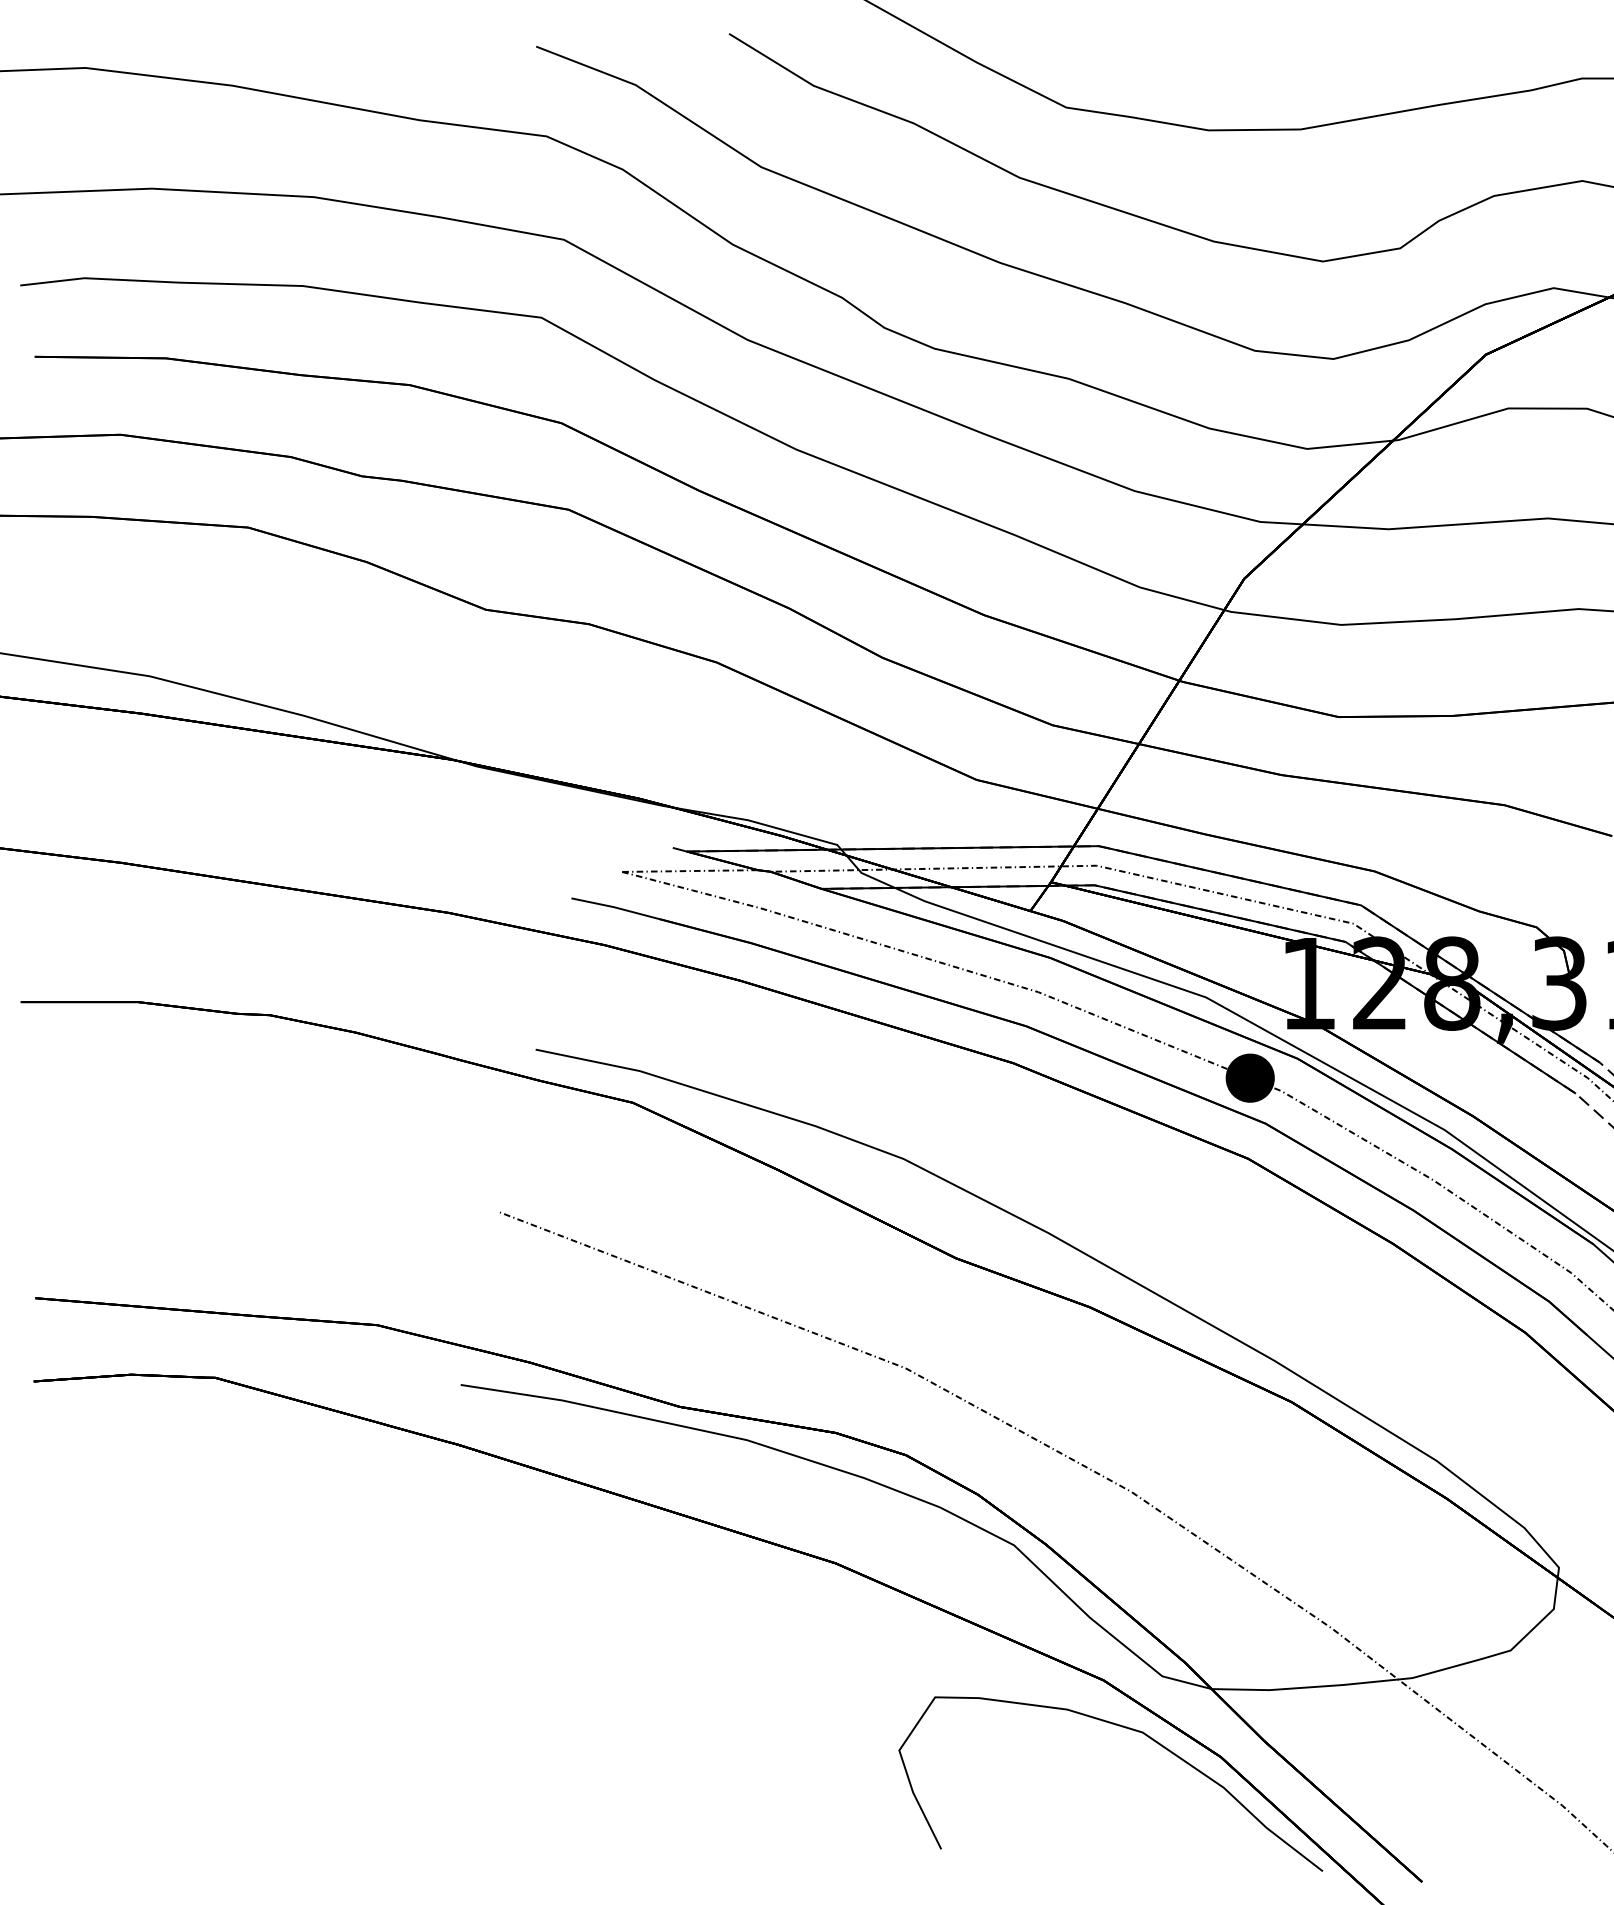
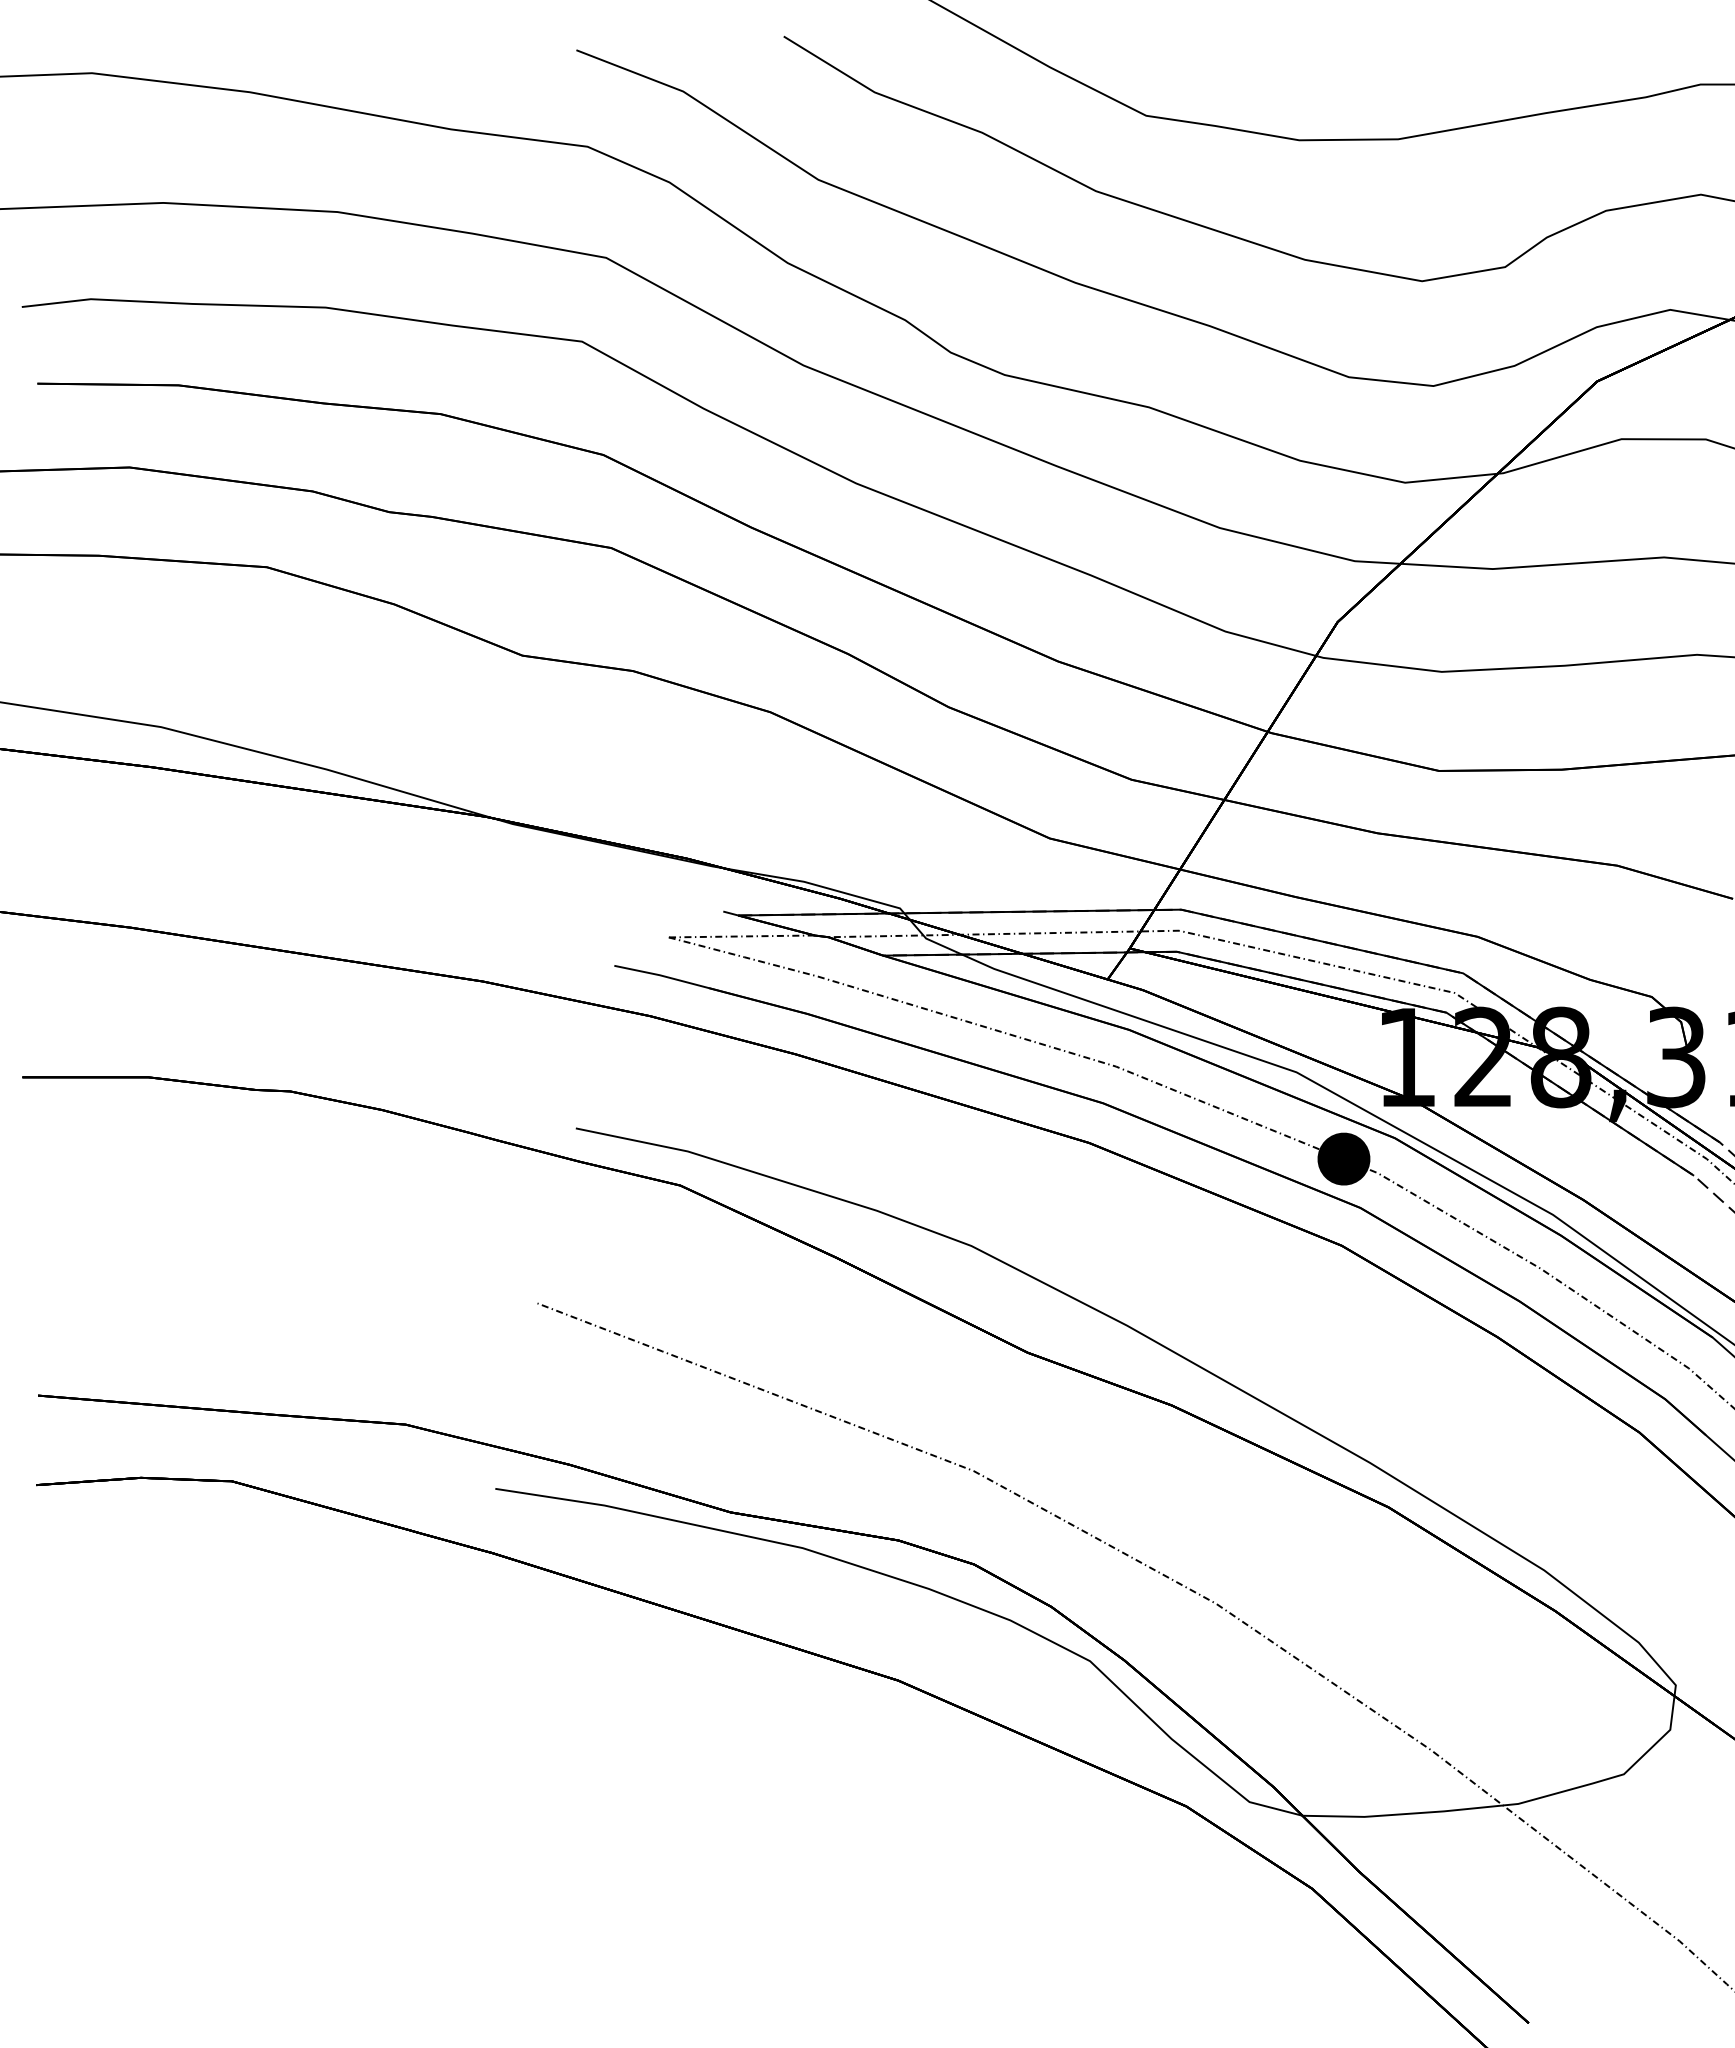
curve: (1123, 1727) -> (1207, 1857), removed

